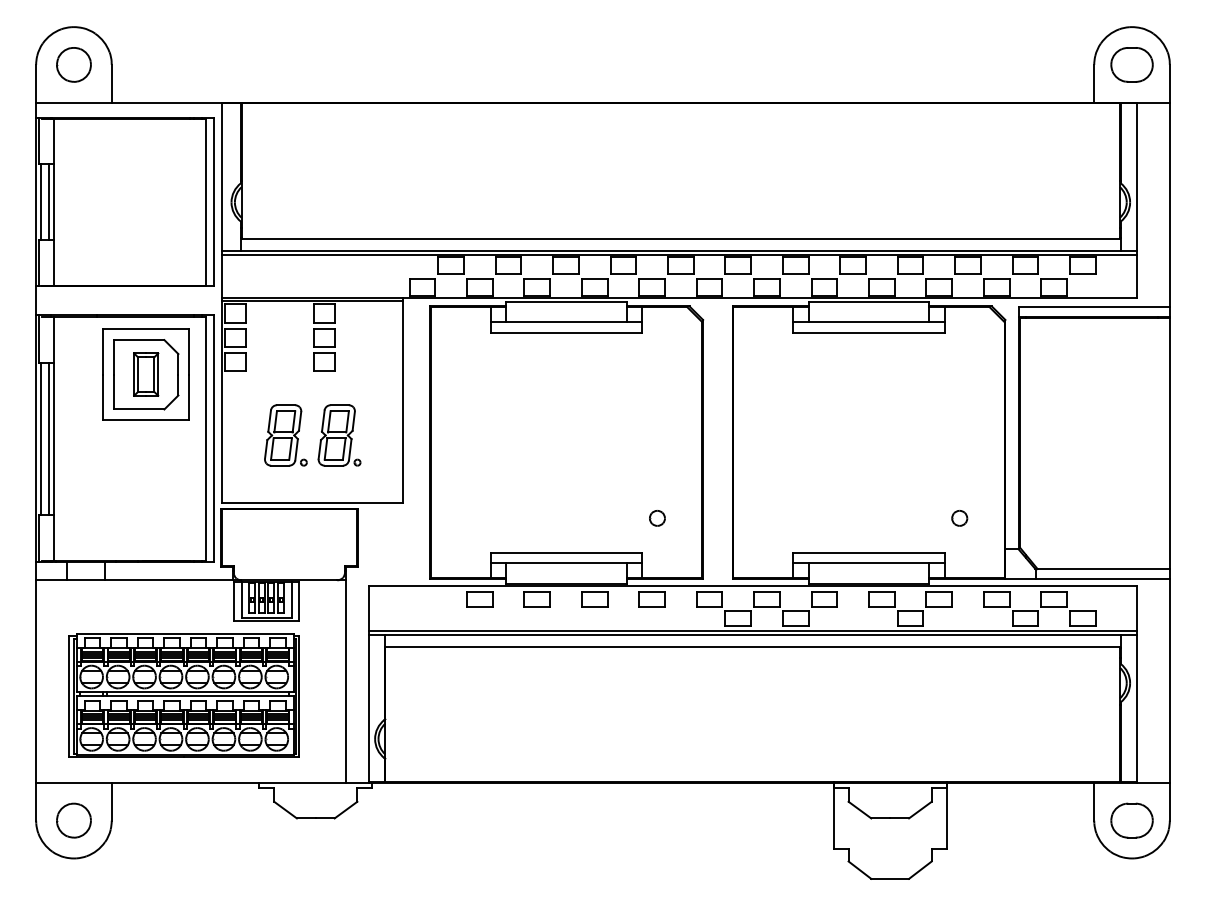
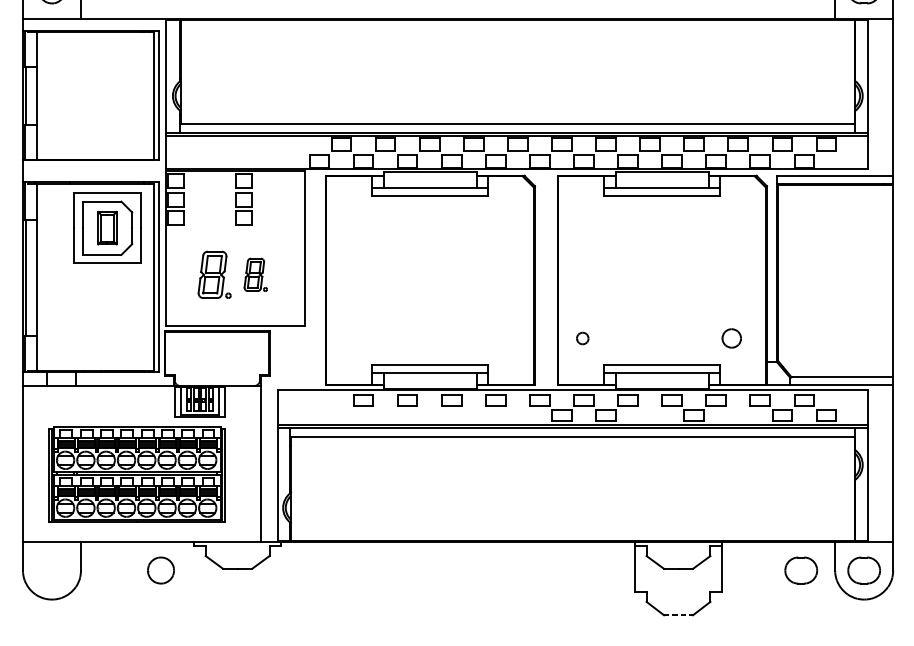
line: (49, 201) -> (33, 95), removed
part: (339, 435) -> (255, 274), size x0.7
line: (49, 438) -> (33, 277), removed
part: (657, 518) -> (582, 338), moved
part: (959, 518) -> (731, 338), size x1.6
part: (73, 820) -> (160, 570), moved
part: (1049, 820) -> (800, 570), added
line: (890, 878) -> (678, 614), solid -> dashed

